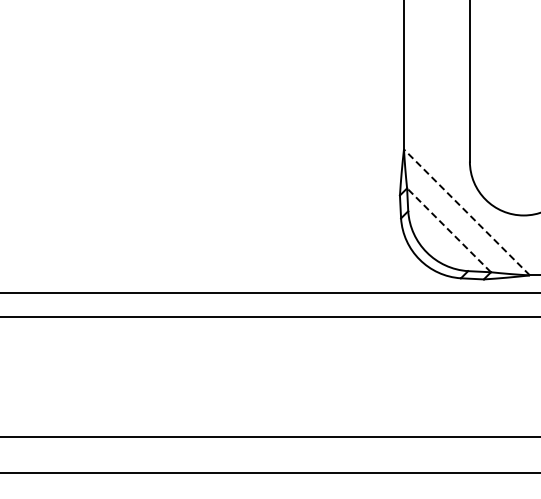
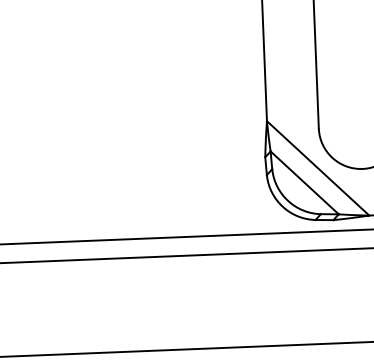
line: (466, 212) -> (317, 168), dashed -> solid
line: (448, 229) -> (304, 182), dashed -> solid

